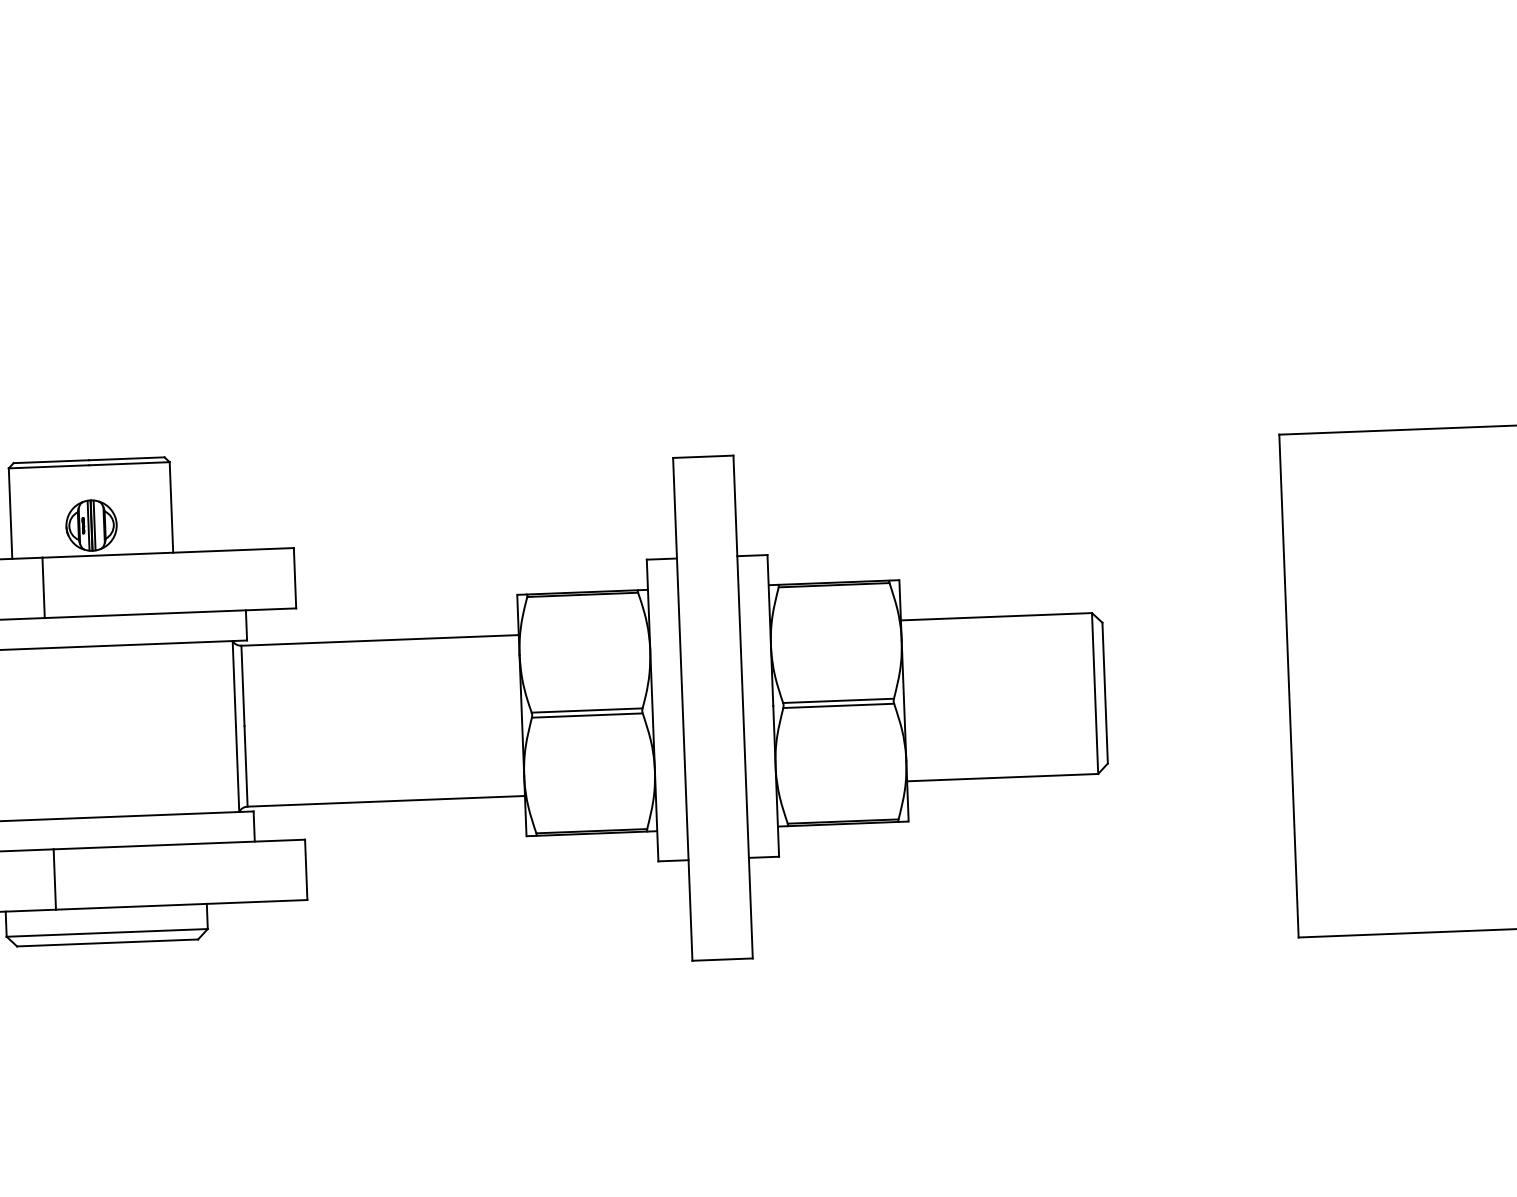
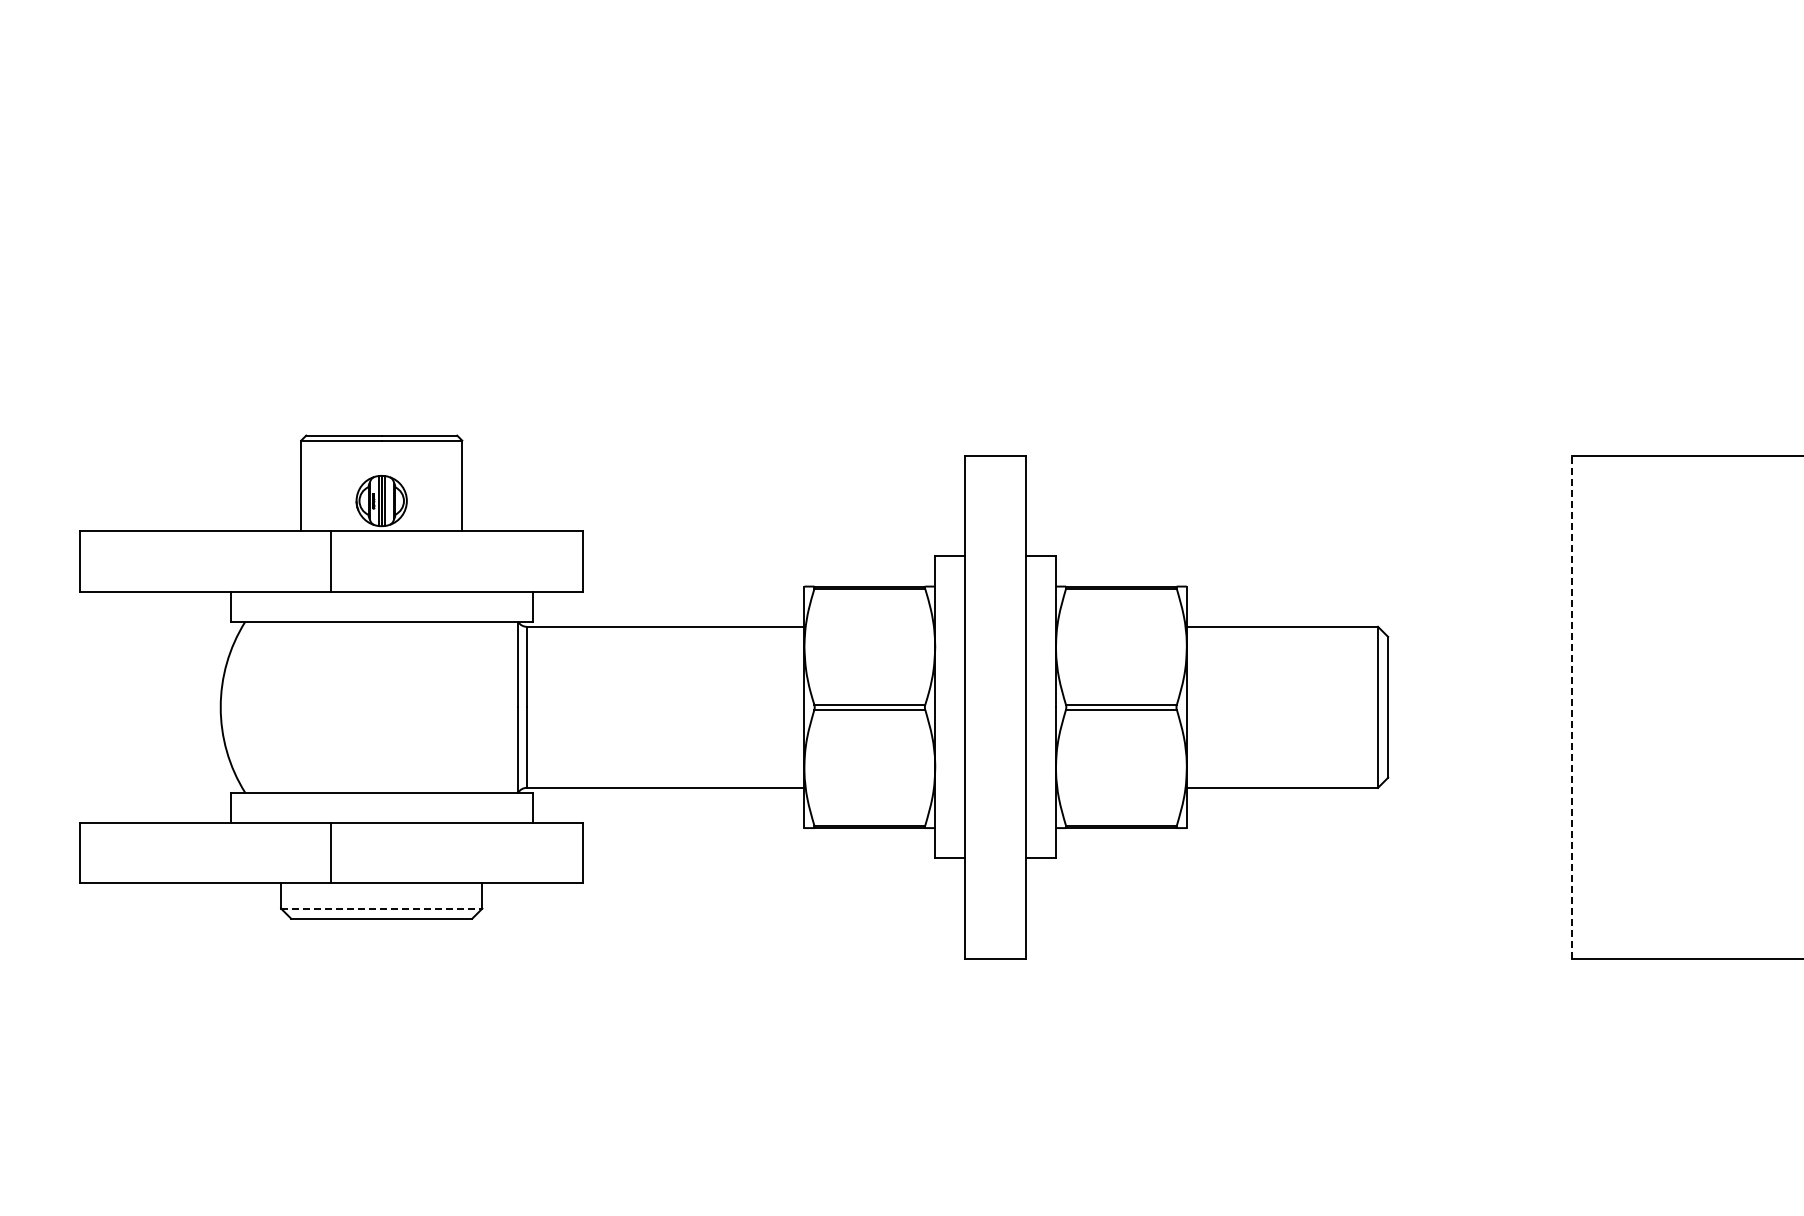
line: (1289, 686) -> (1572, 707), solid -> dashed
line: (106, 932) -> (381, 908), solid -> dashed

